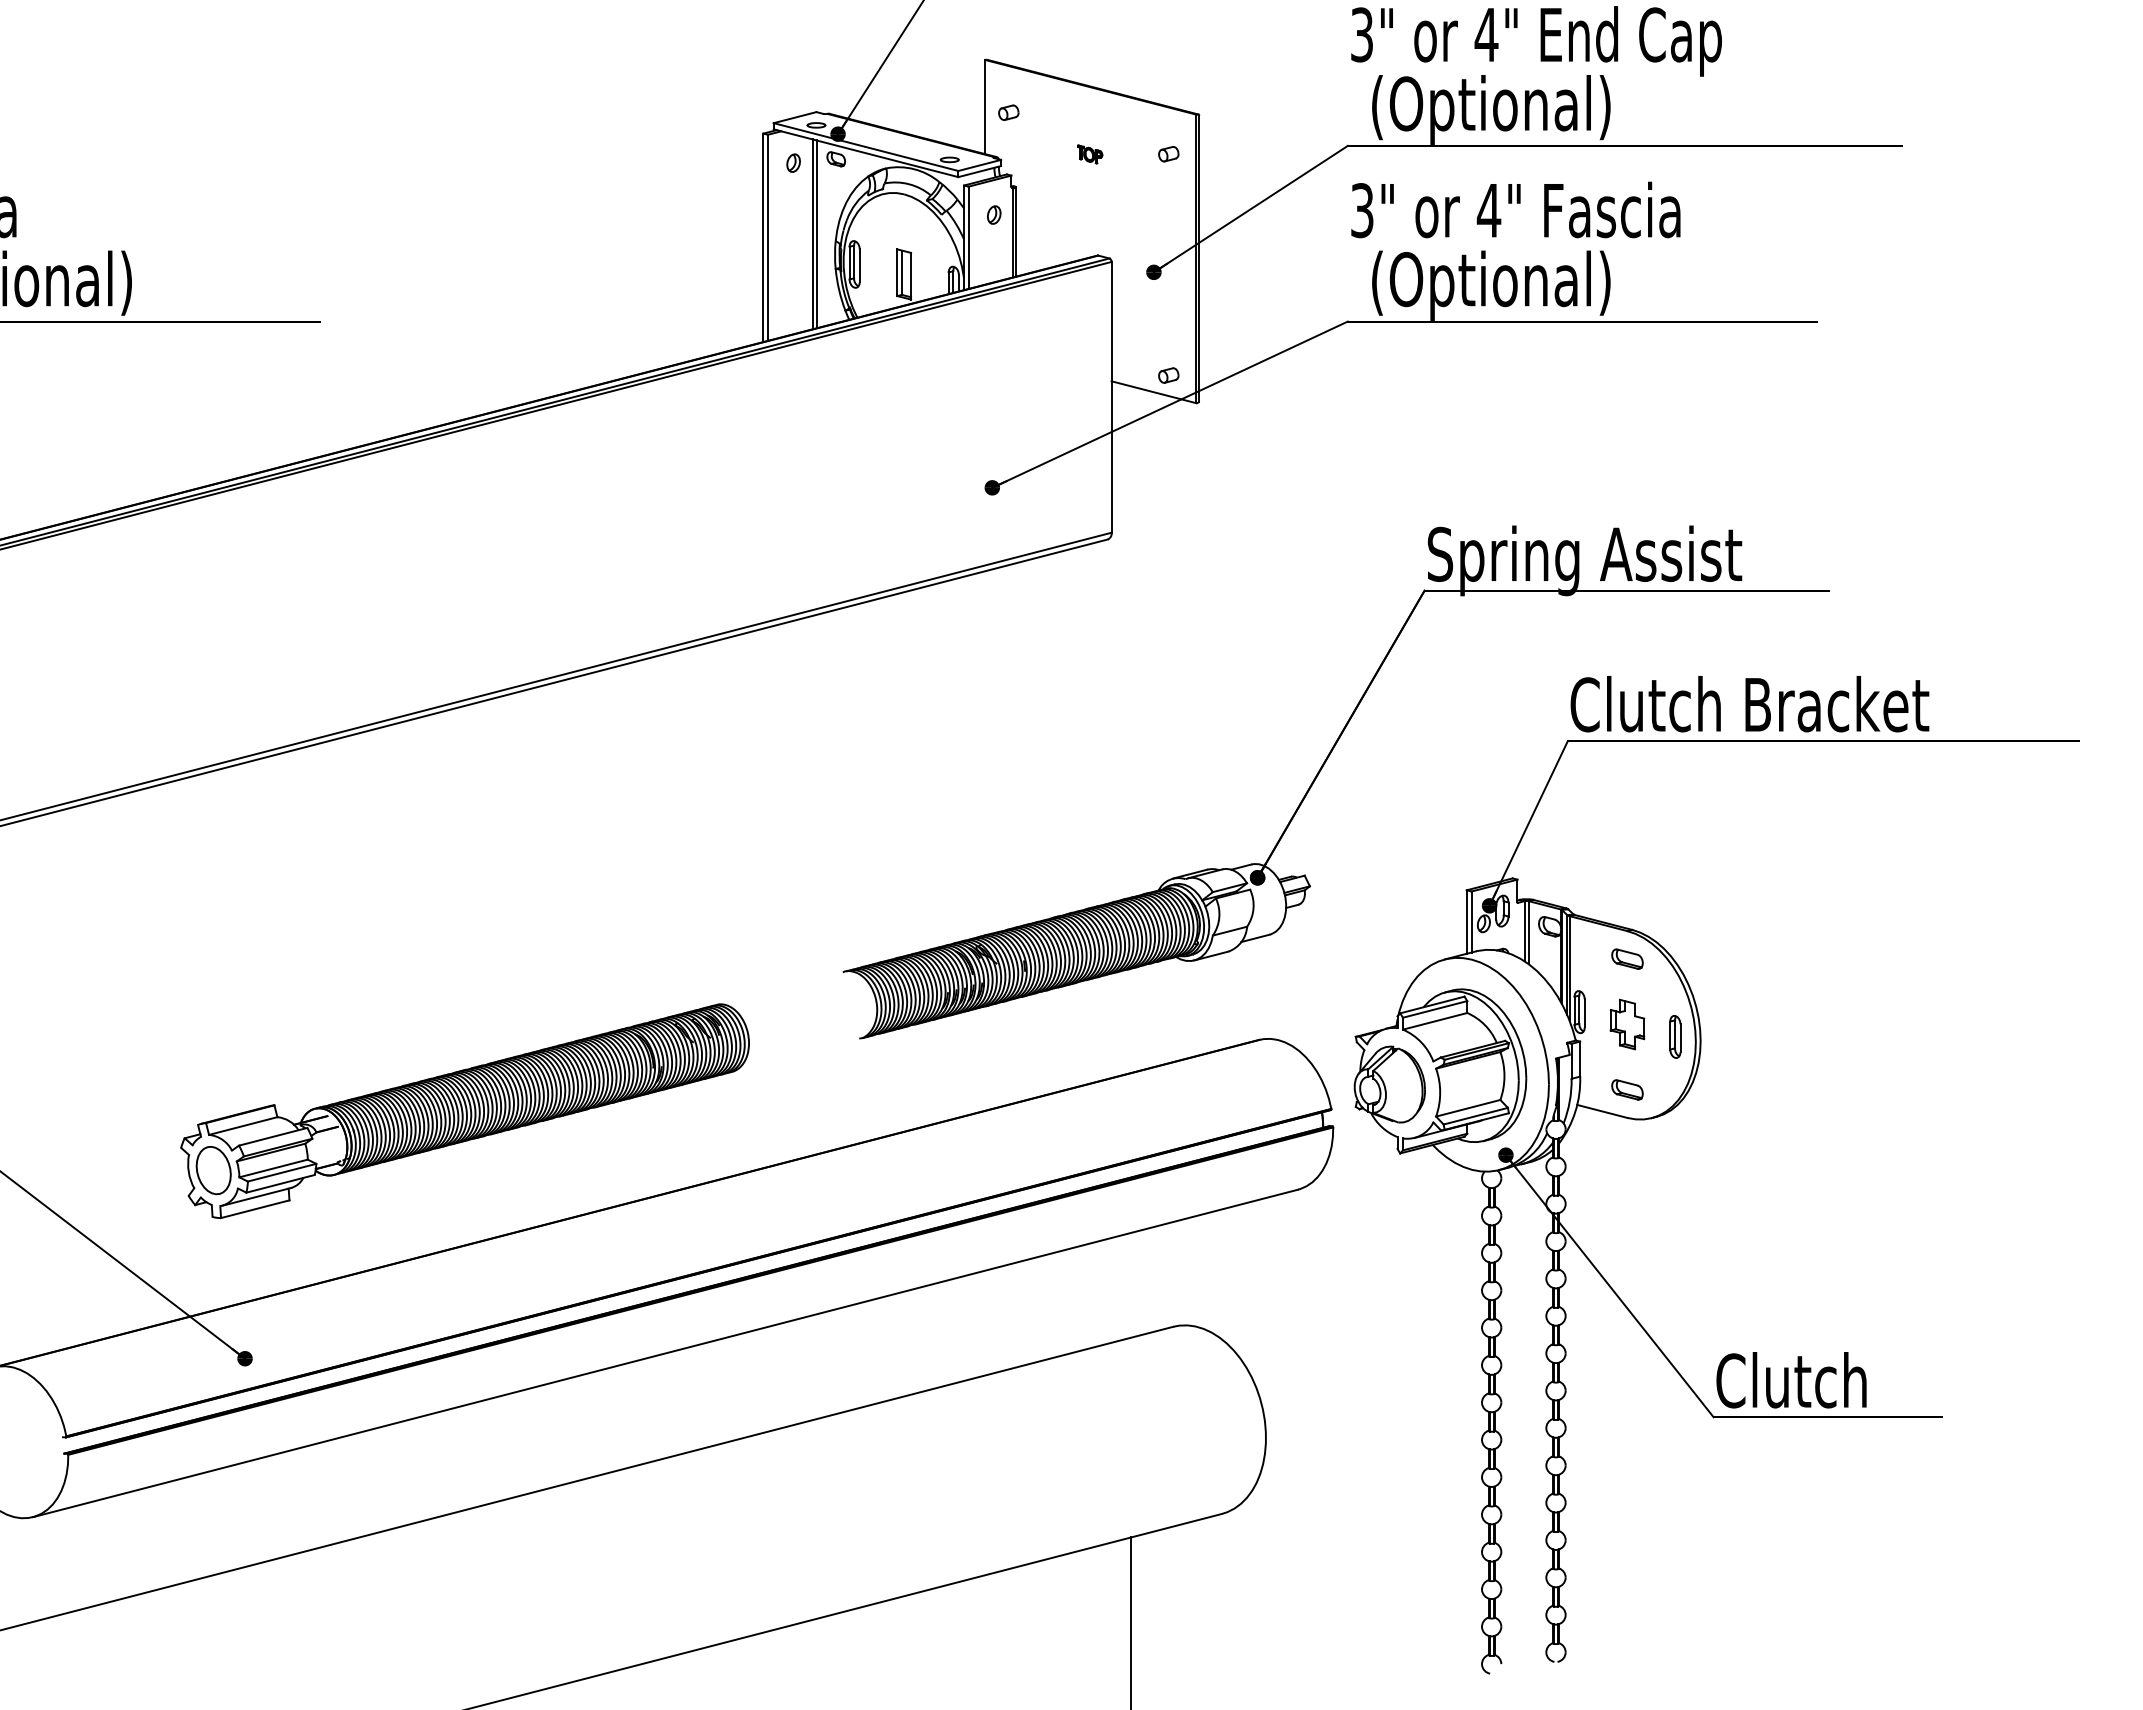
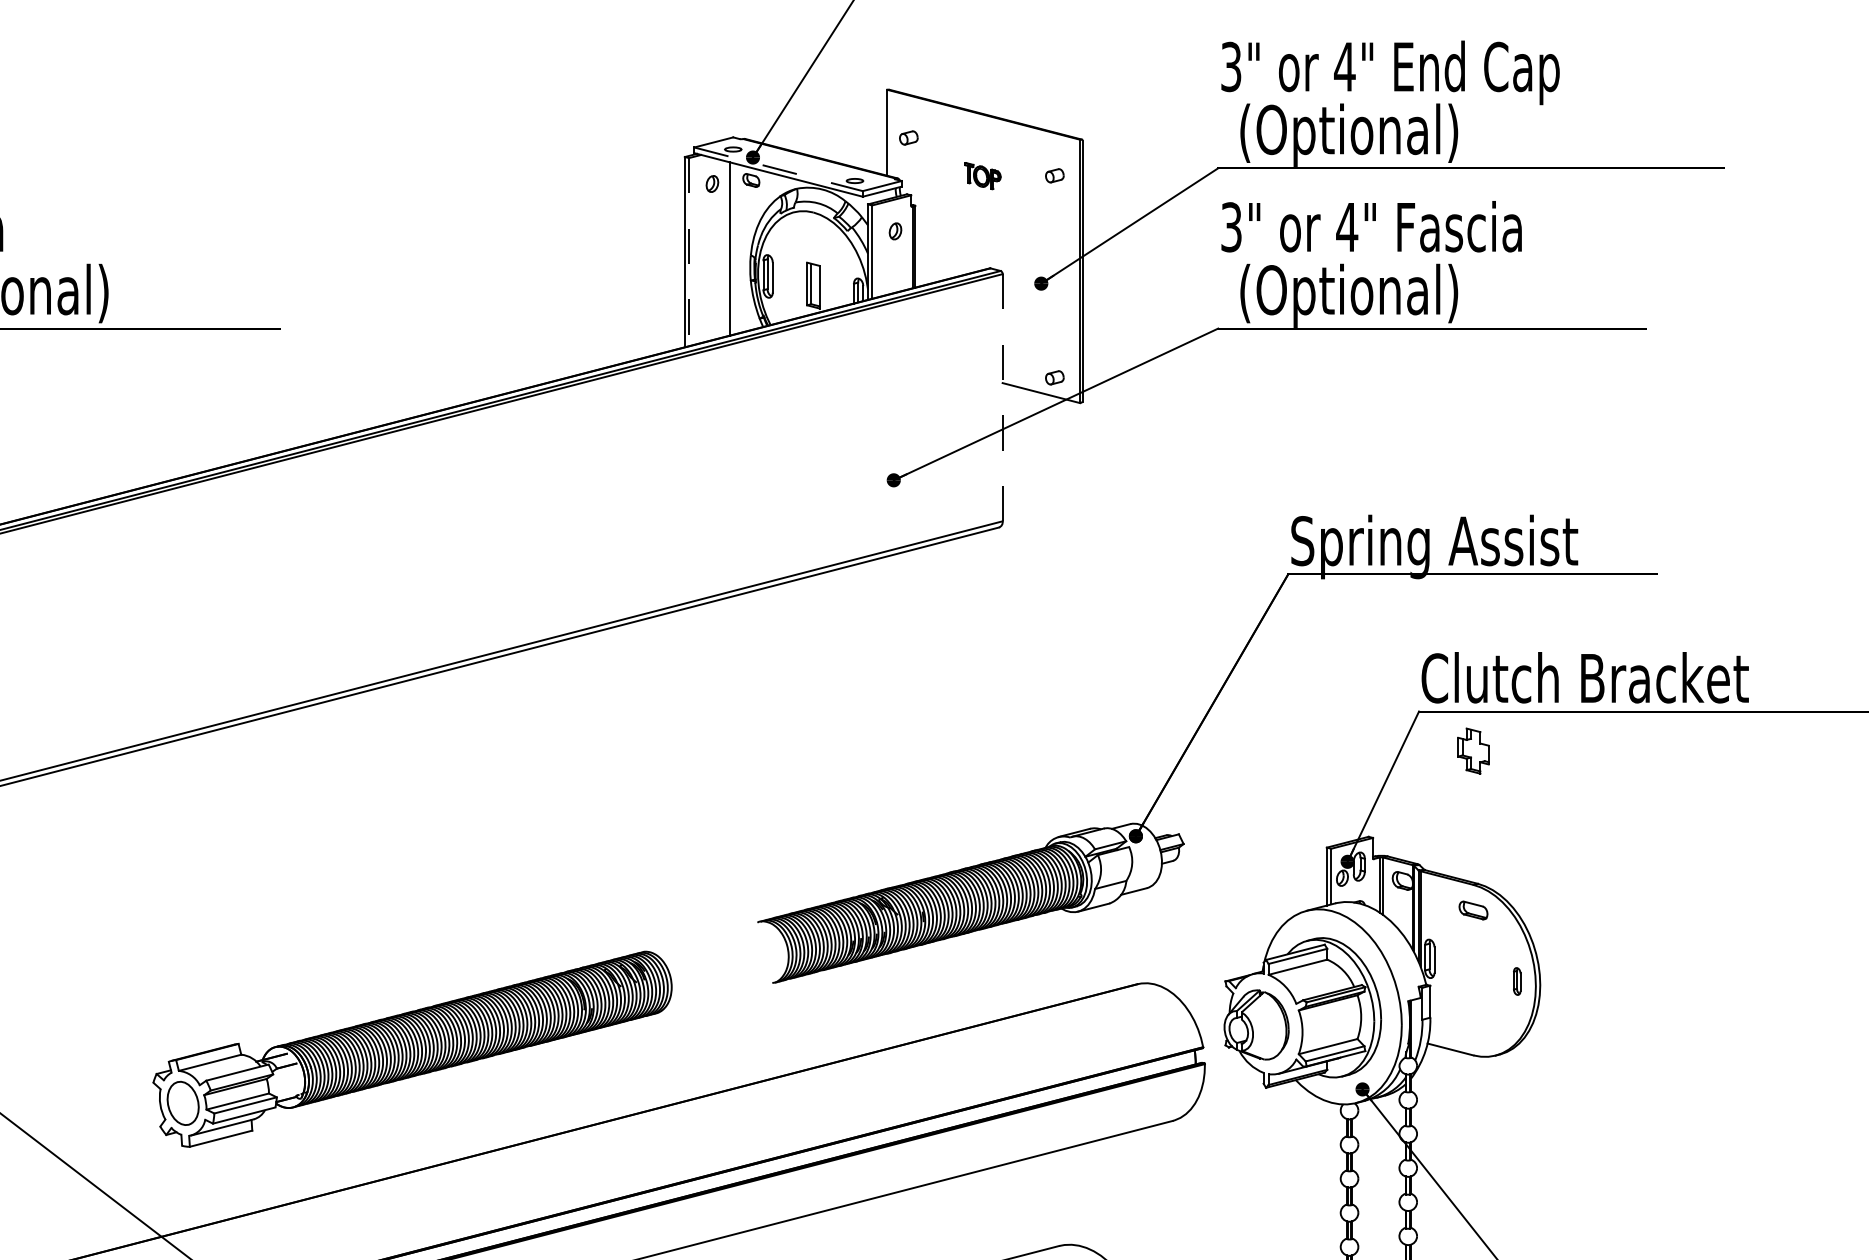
line: (866, 147) -> (778, 169), solid -> dashed
part: (1090, 154) -> (983, 176), size x1.6
line: (816, 234) -> (733, 249), removed
line: (767, 238) -> (688, 252), solid -> dashed
line: (1111, 397) -> (1002, 397), solid -> dashed
part: (1627, 1024) -> (1473, 751), moved
part: (1675, 1036) -> (1517, 981), size x0.7
part: (1627, 1089) -> (1473, 1029), removed

